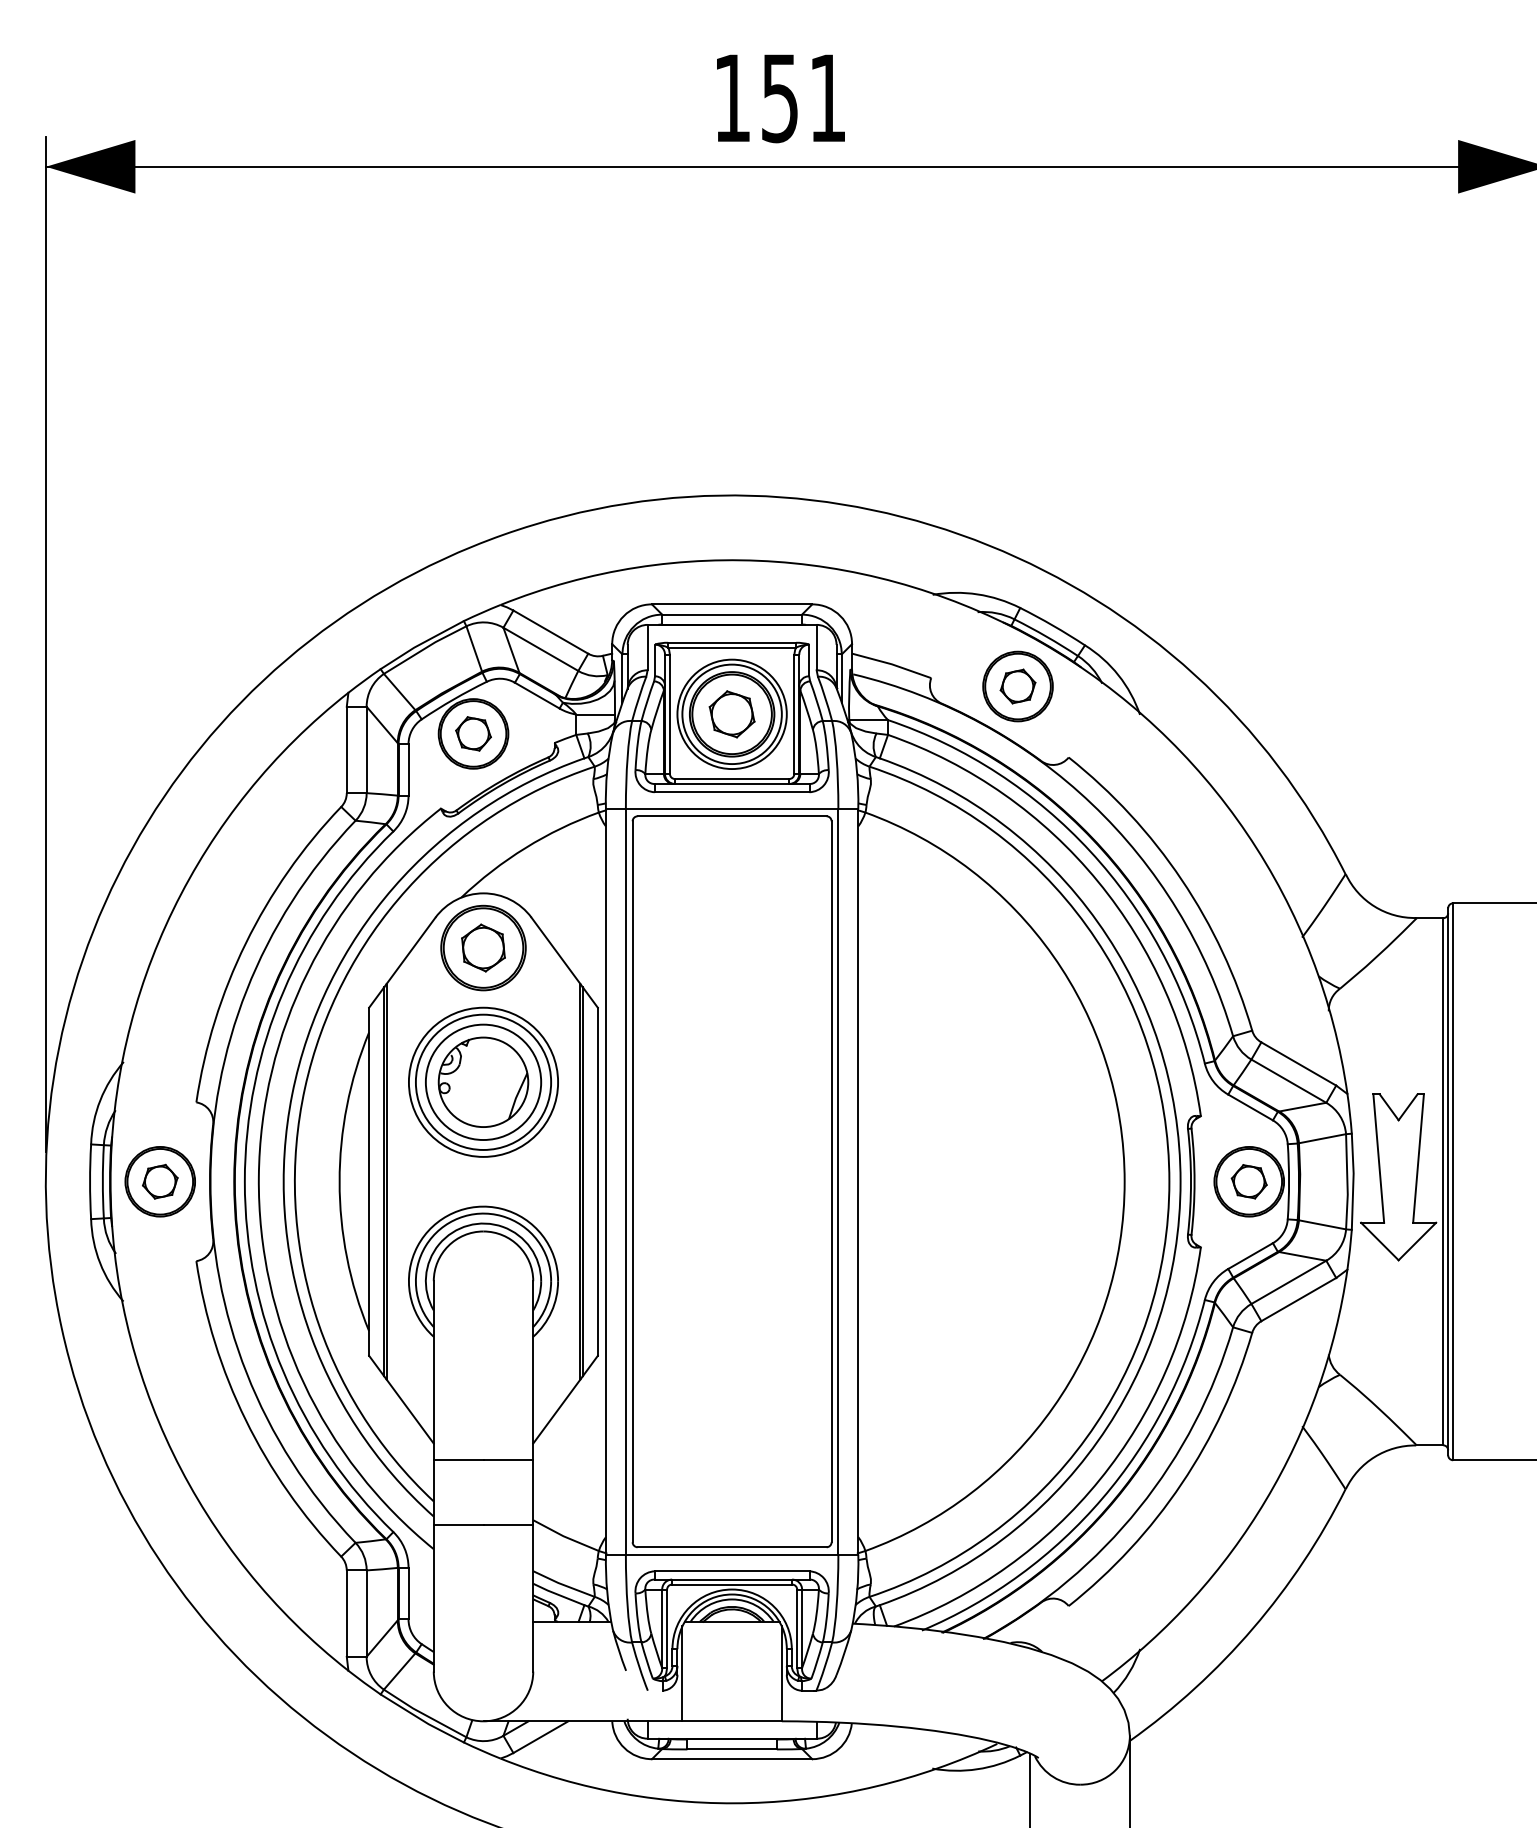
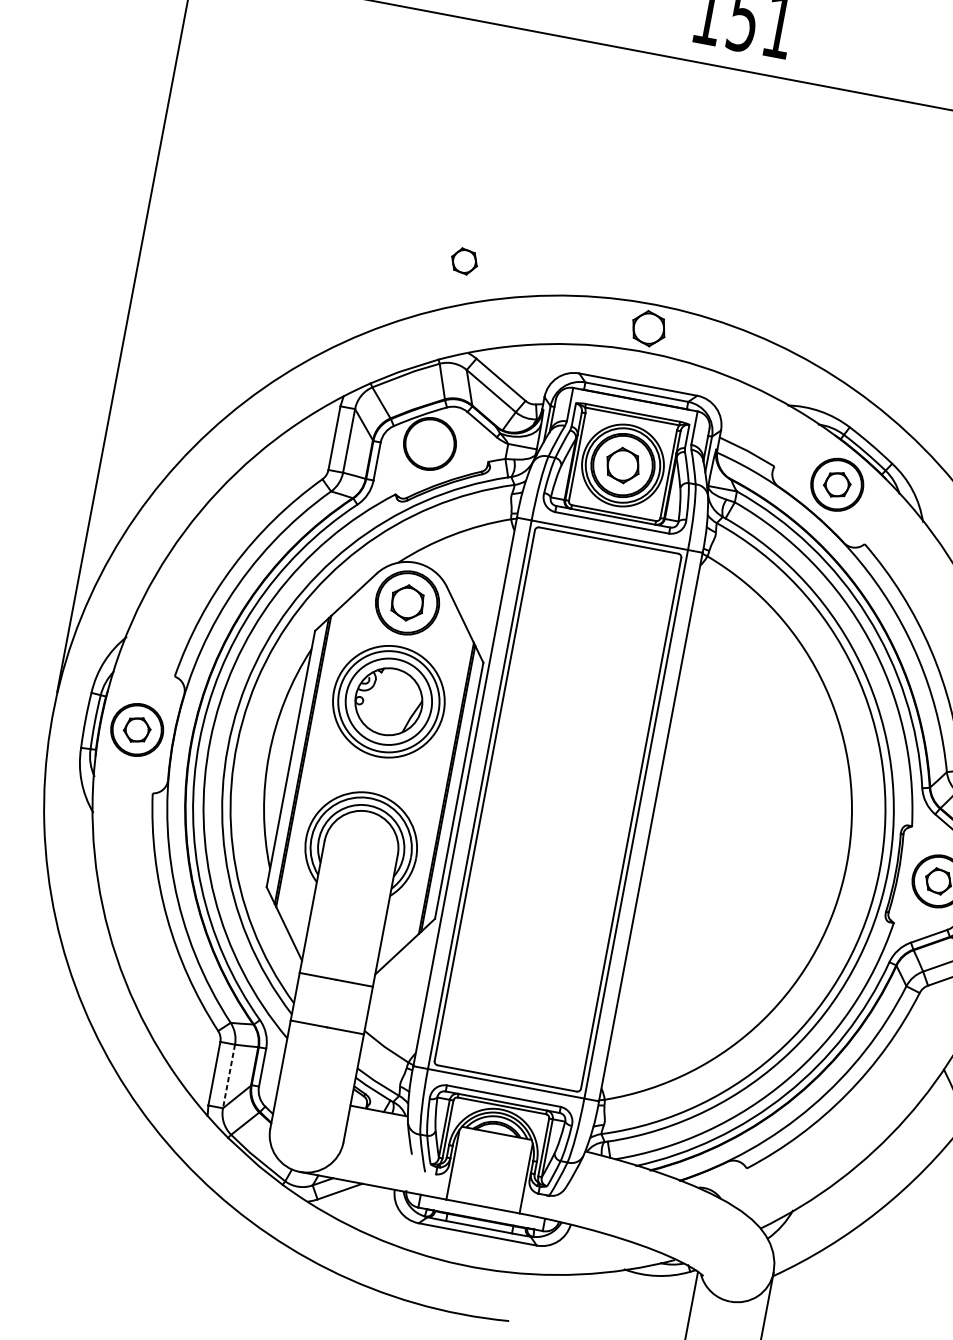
part: (731, 528) -> (648, 328), added
part: (473, 733) -> (464, 261), moved
line: (366, 1614) -> (228, 1077), solid -> dashed

